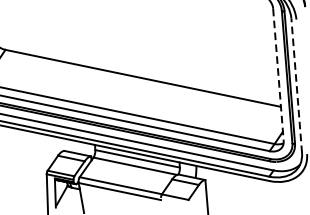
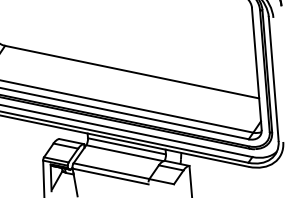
line: (278, 75) -> (256, 69), dashed -> solid
line: (296, 85) -> (273, 78), dashed -> solid

